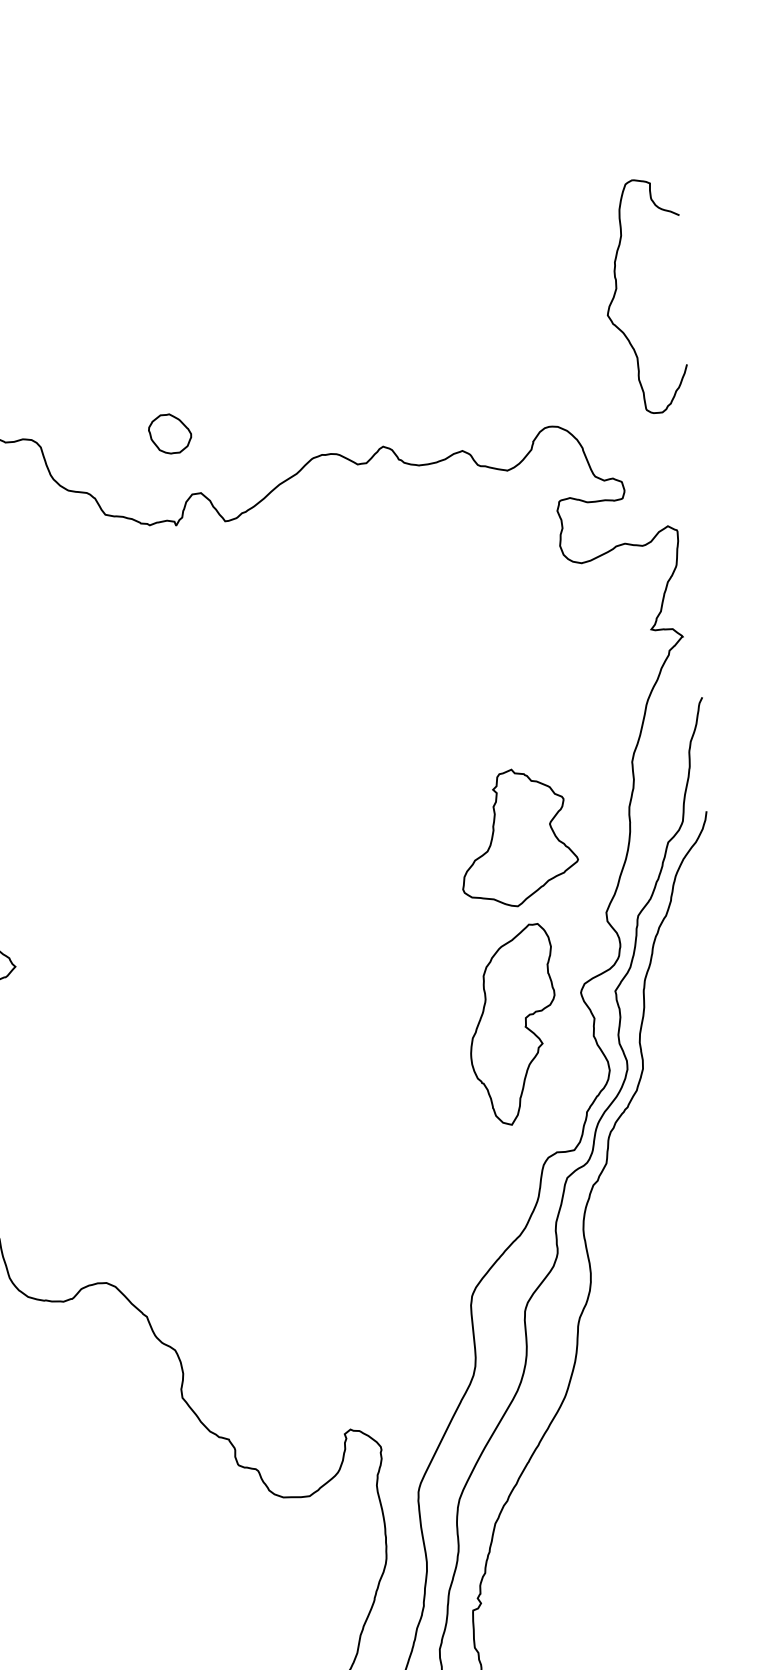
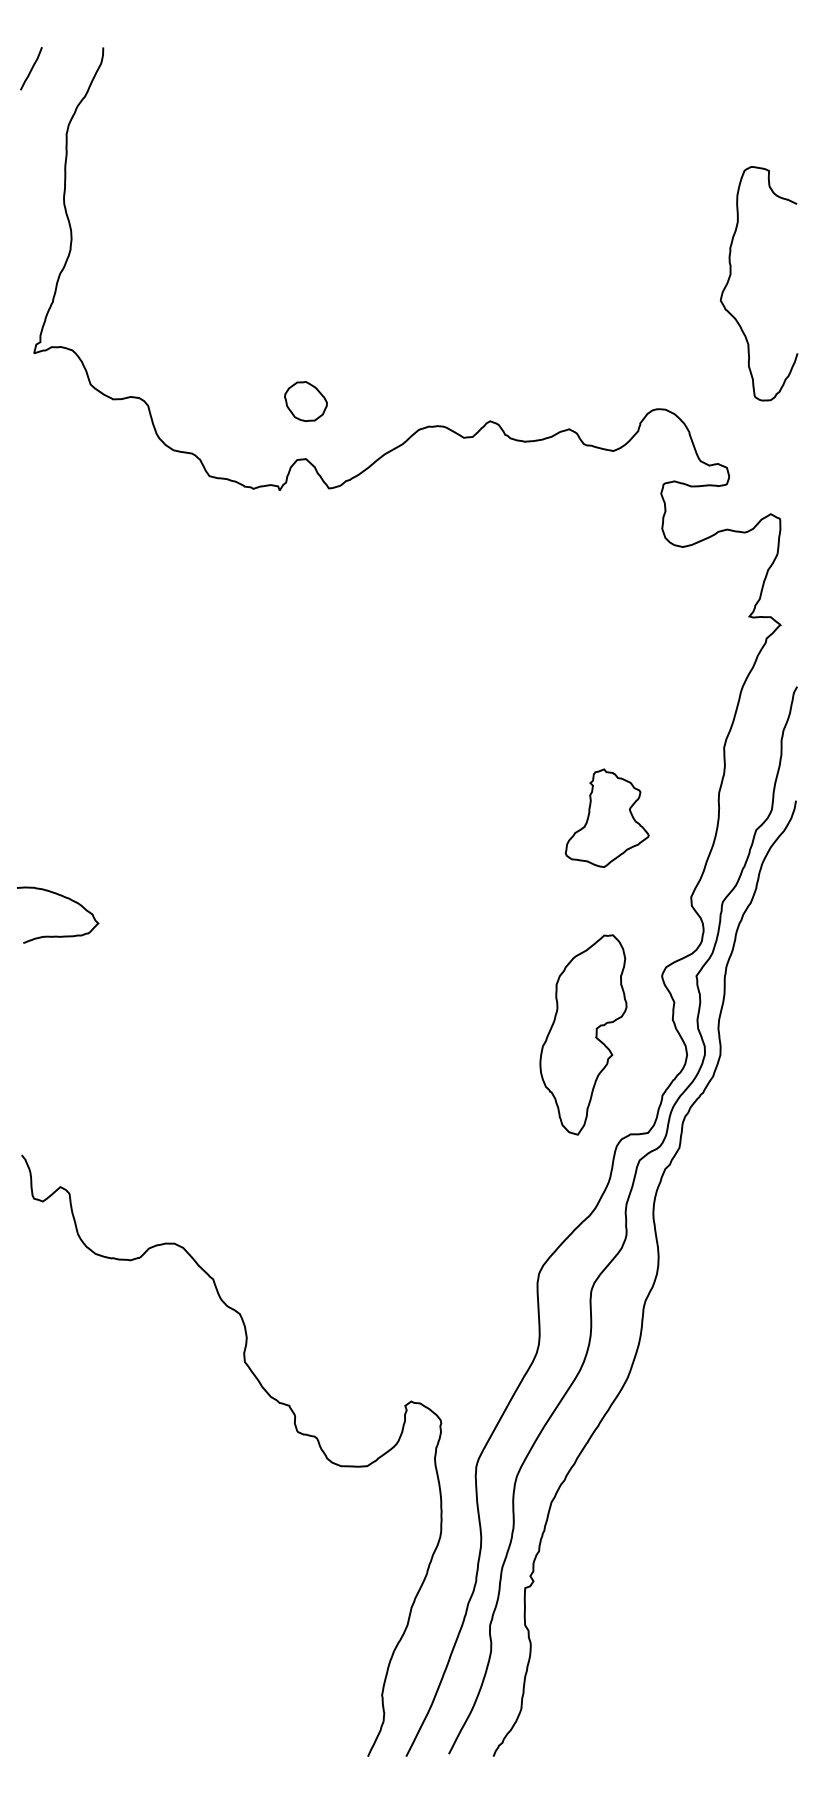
part: (169, 433) -> (305, 401), moved
part: (518, 836) -> (606, 817), size x0.71
part: (512, 1024) -> (583, 1034), moved

